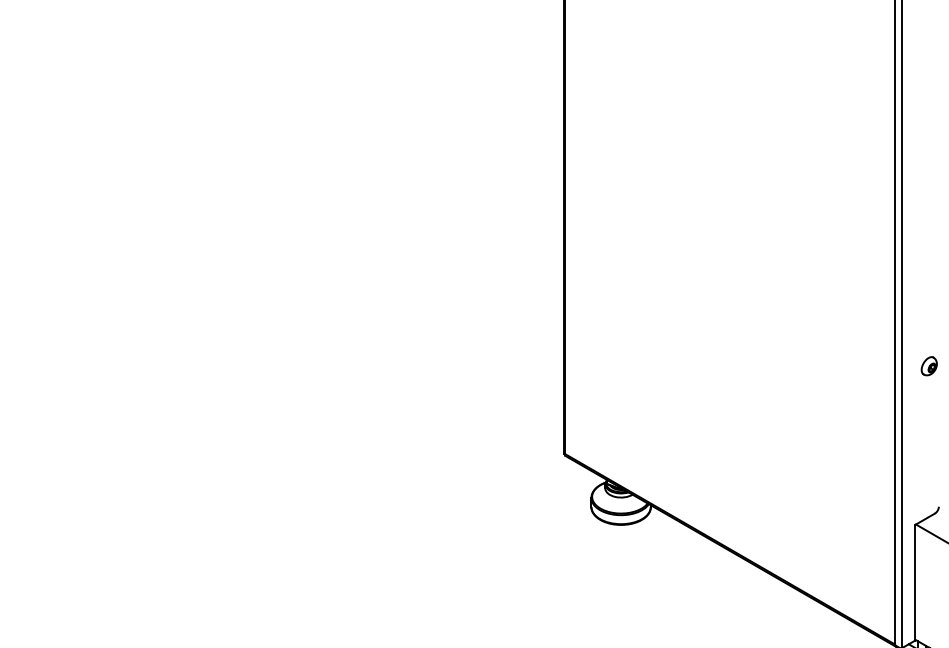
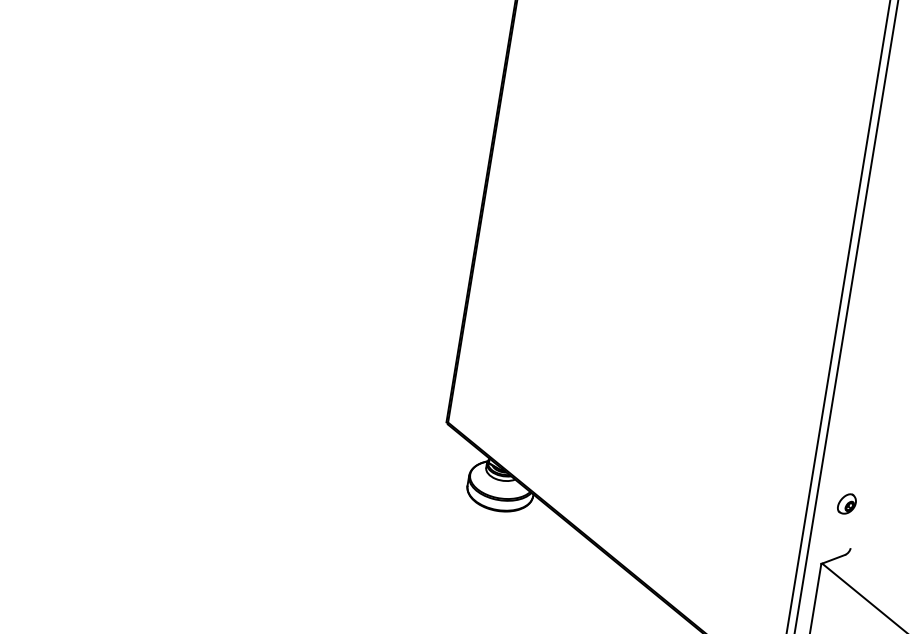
part: (928, 366) -> (846, 504), moved

